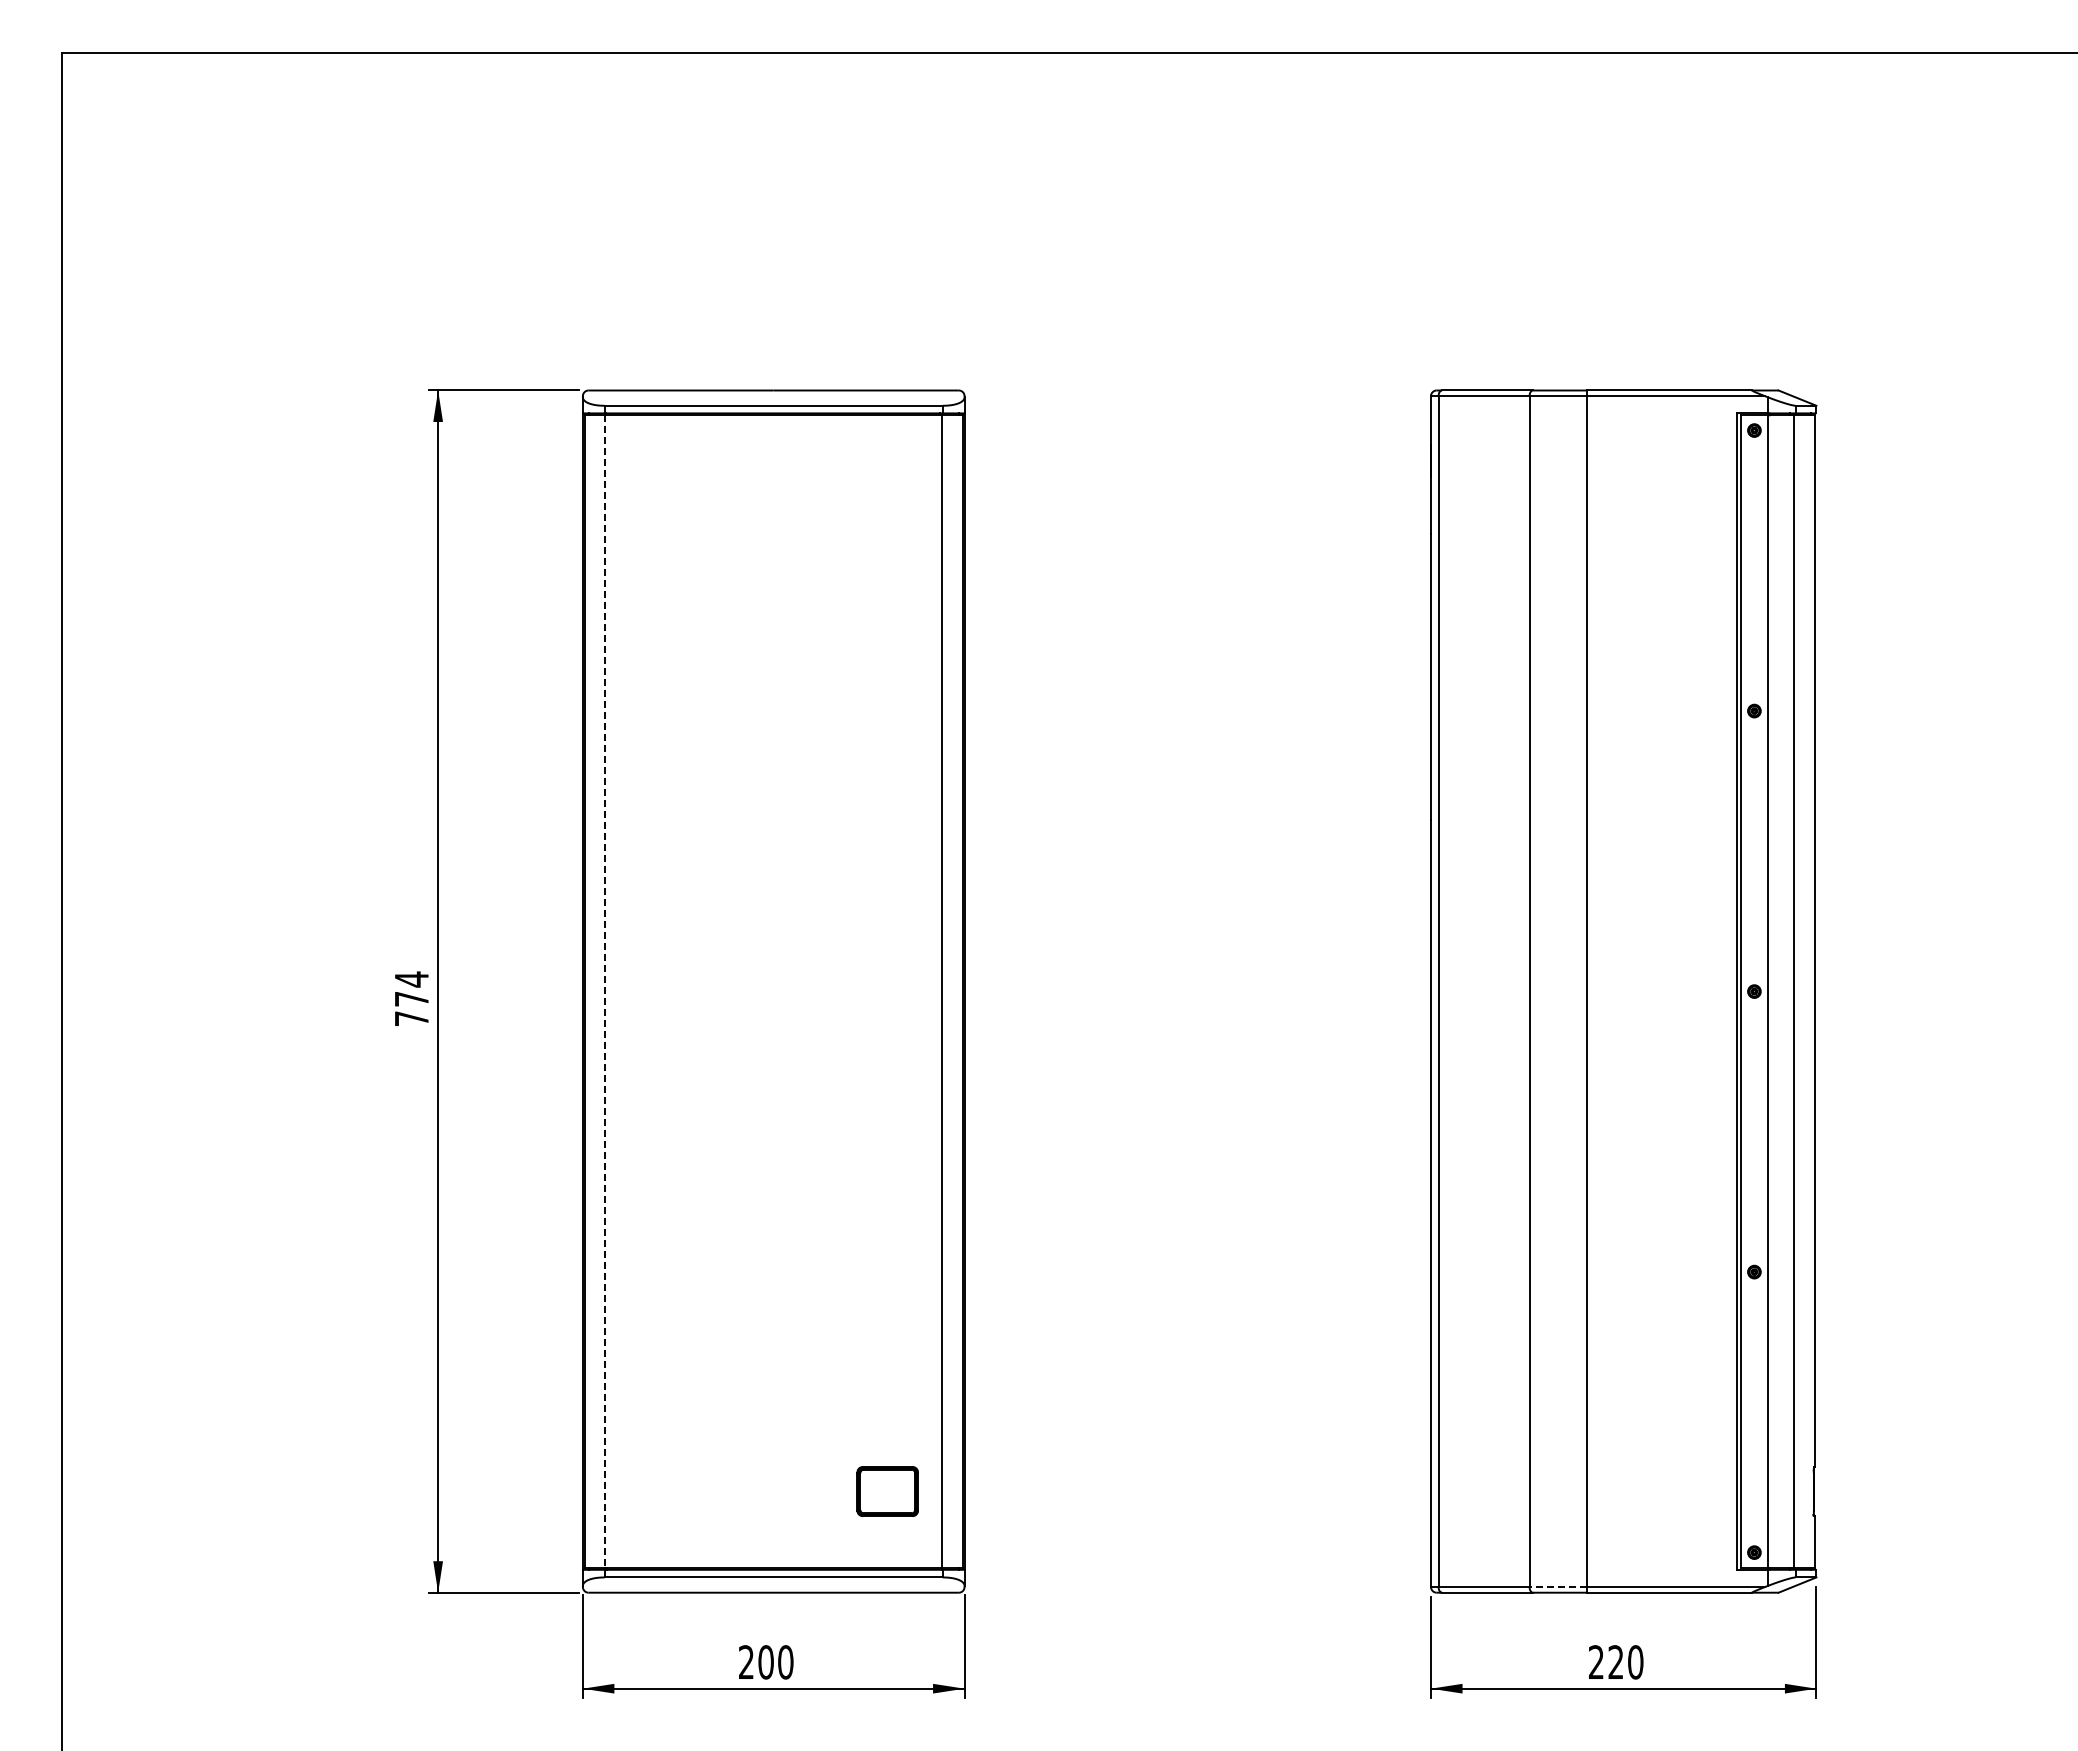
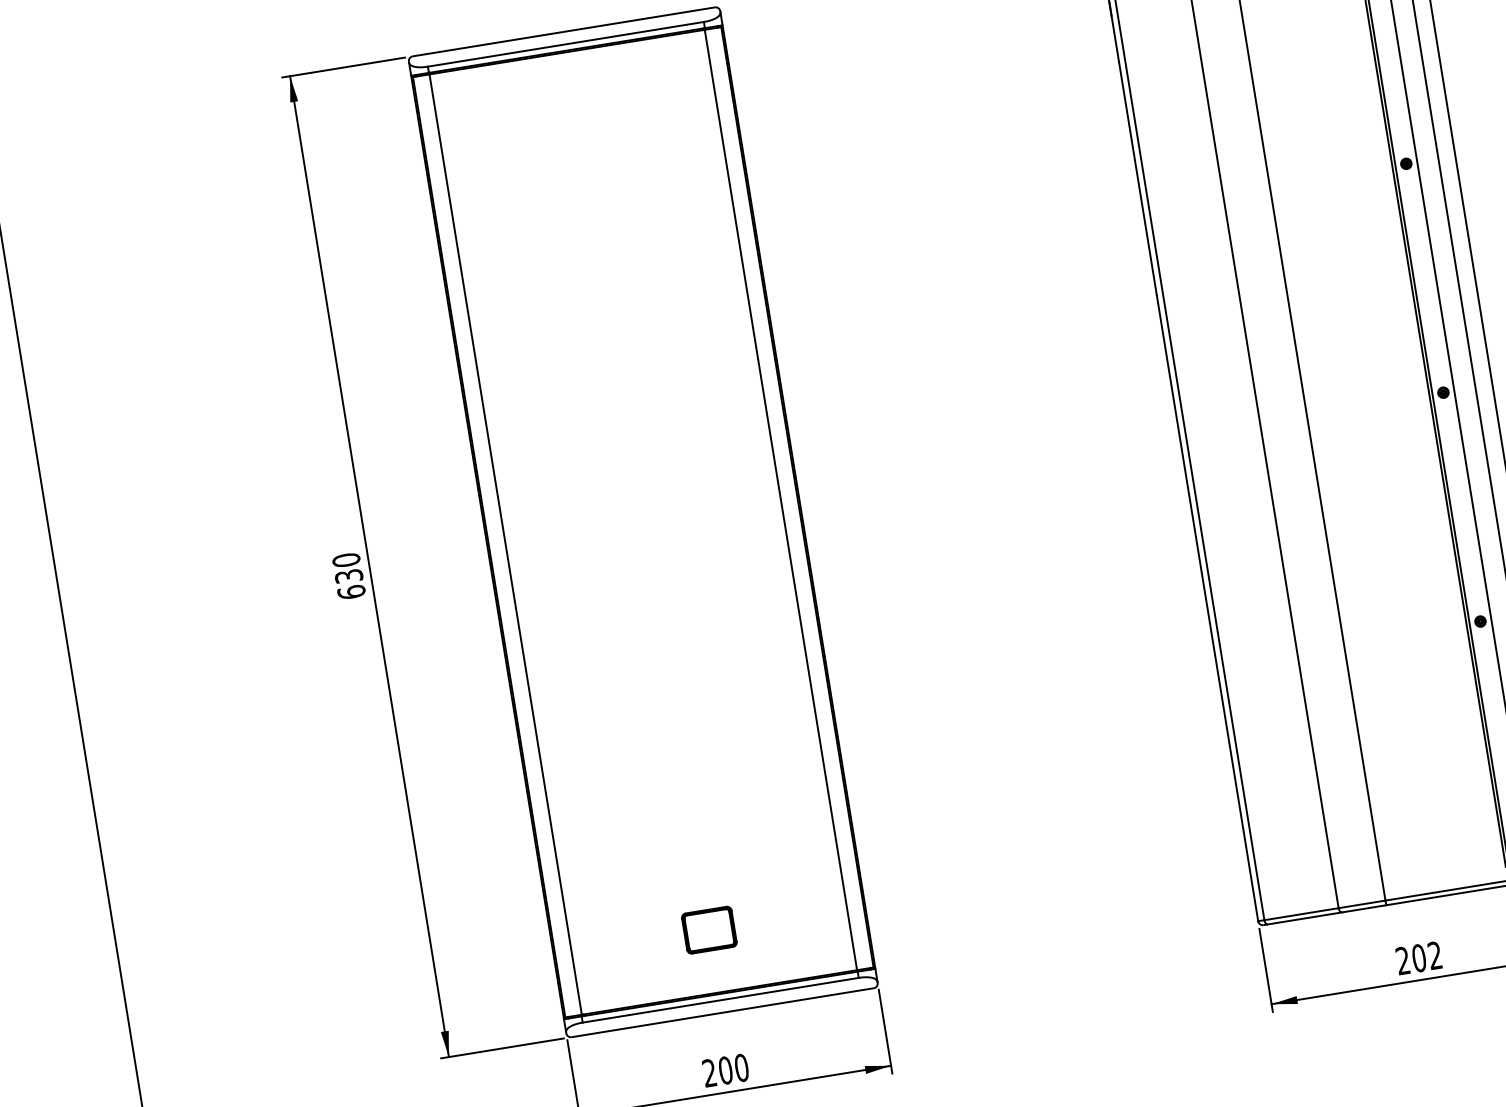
line: (605, 992) -> (506, 545), dashed -> solid
text: (411, 998) -> (348, 575), 774 -> 630
part: (887, 1491) -> (709, 930), moved
line: (1558, 1586) -> (1362, 903), dashed -> solid
text: (1625, 1662) -> (1426, 957), 220 -> 202

